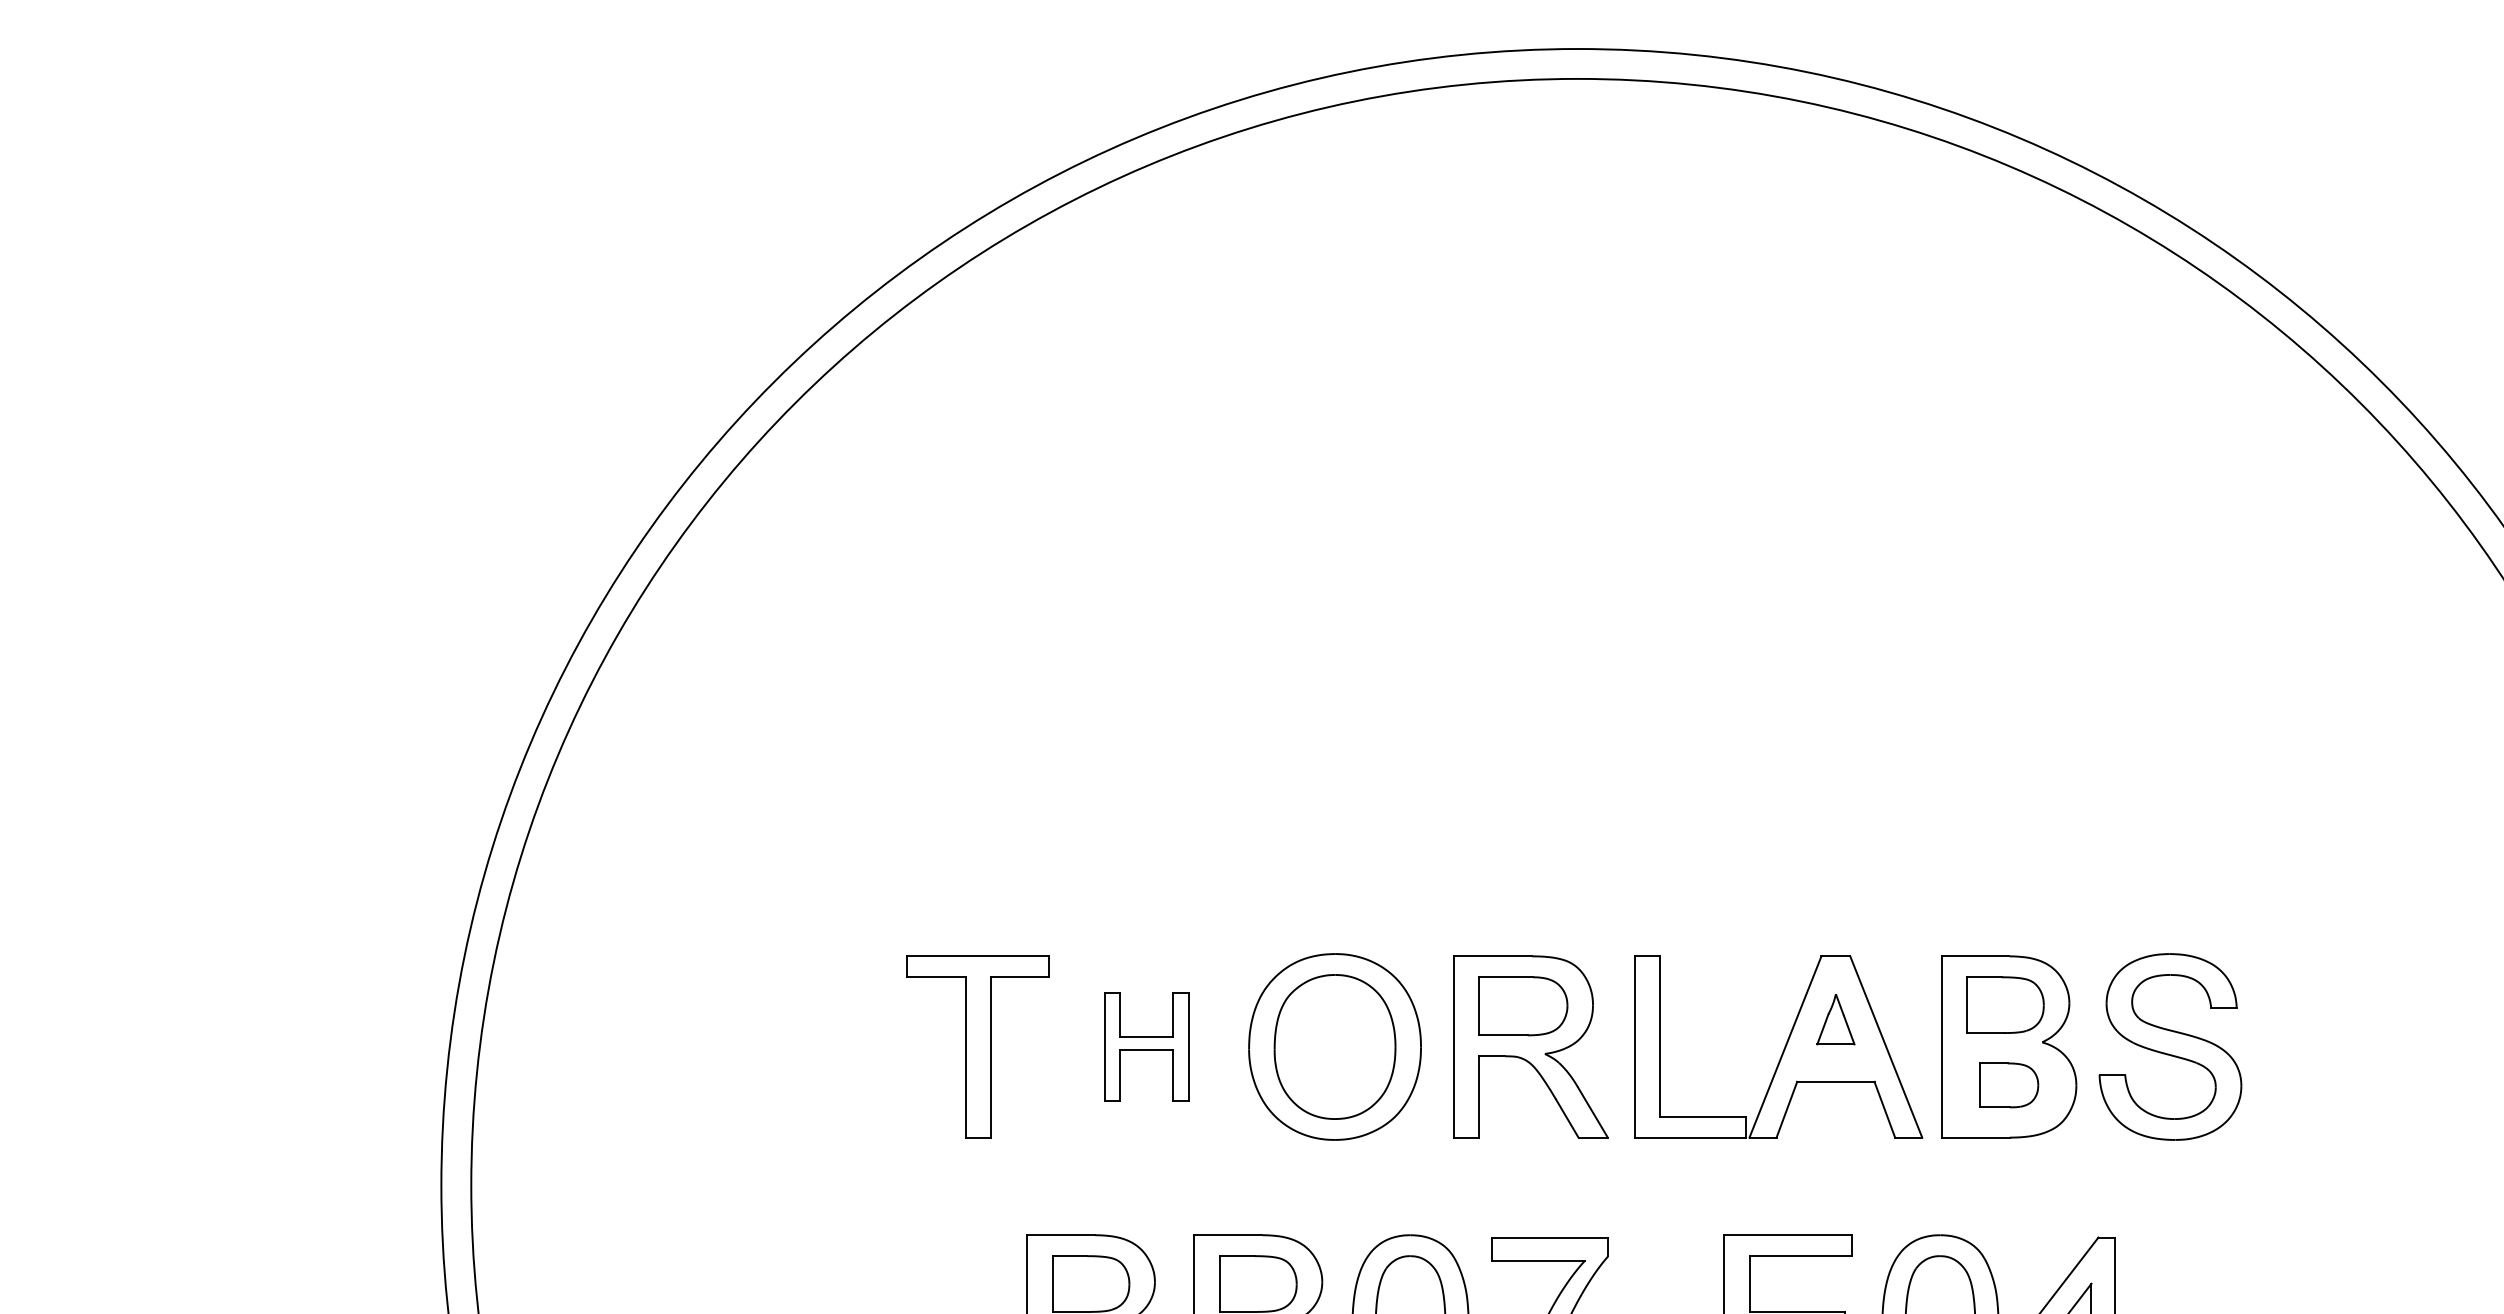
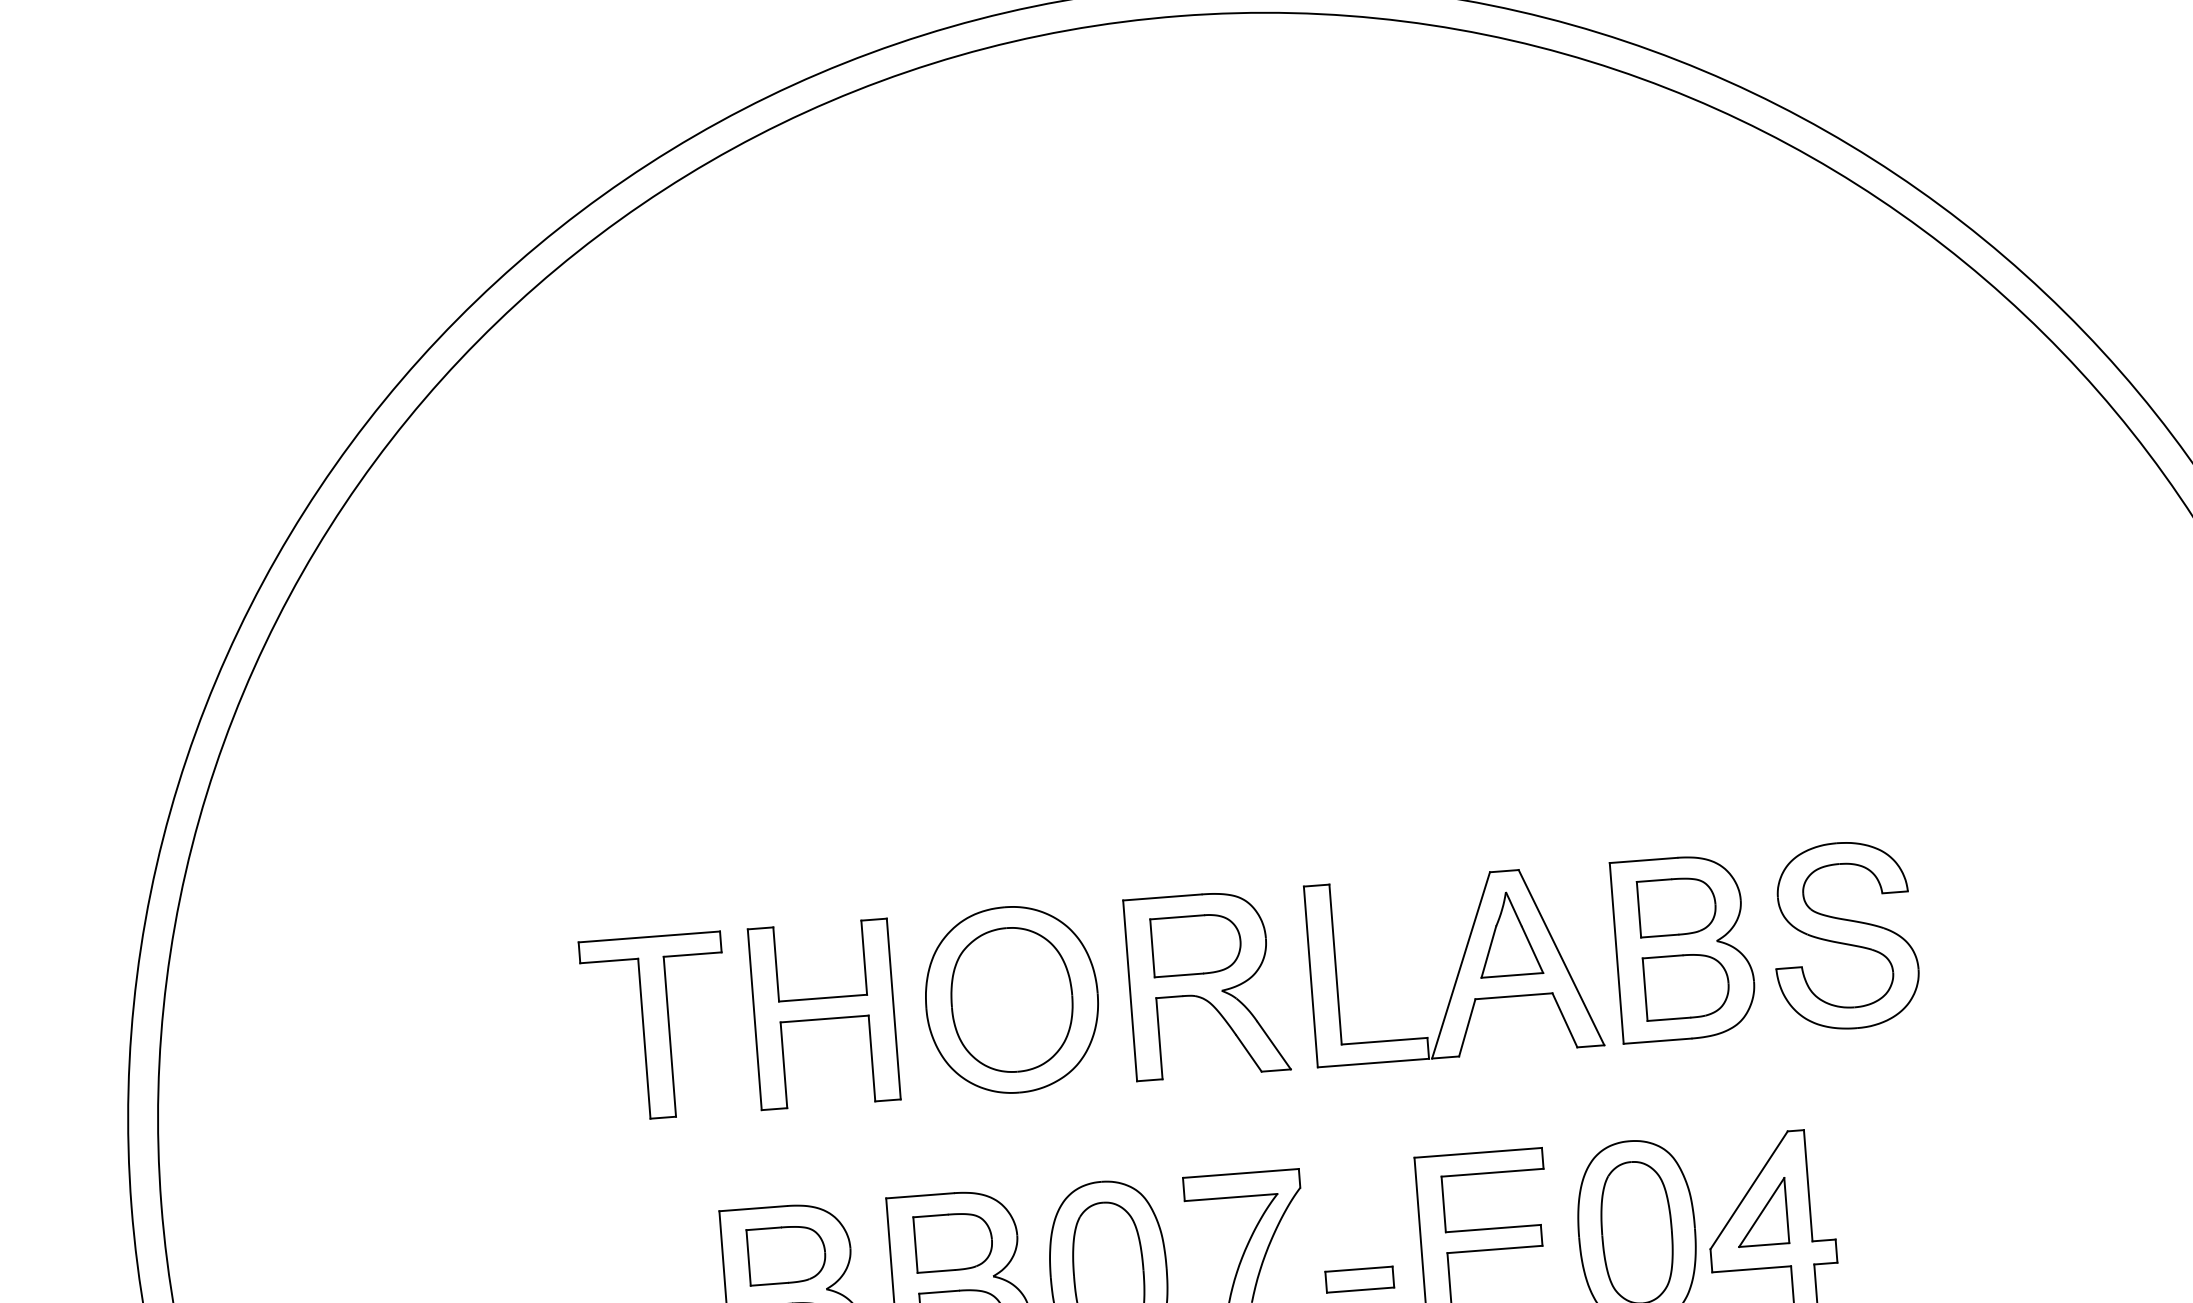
part: (1835, 1019) -> (1508, 934), size x1.67
part: (1146, 1046) -> (823, 1013), size x1.67
part: (2008, 1085) -> (1686, 986), size x1.43

